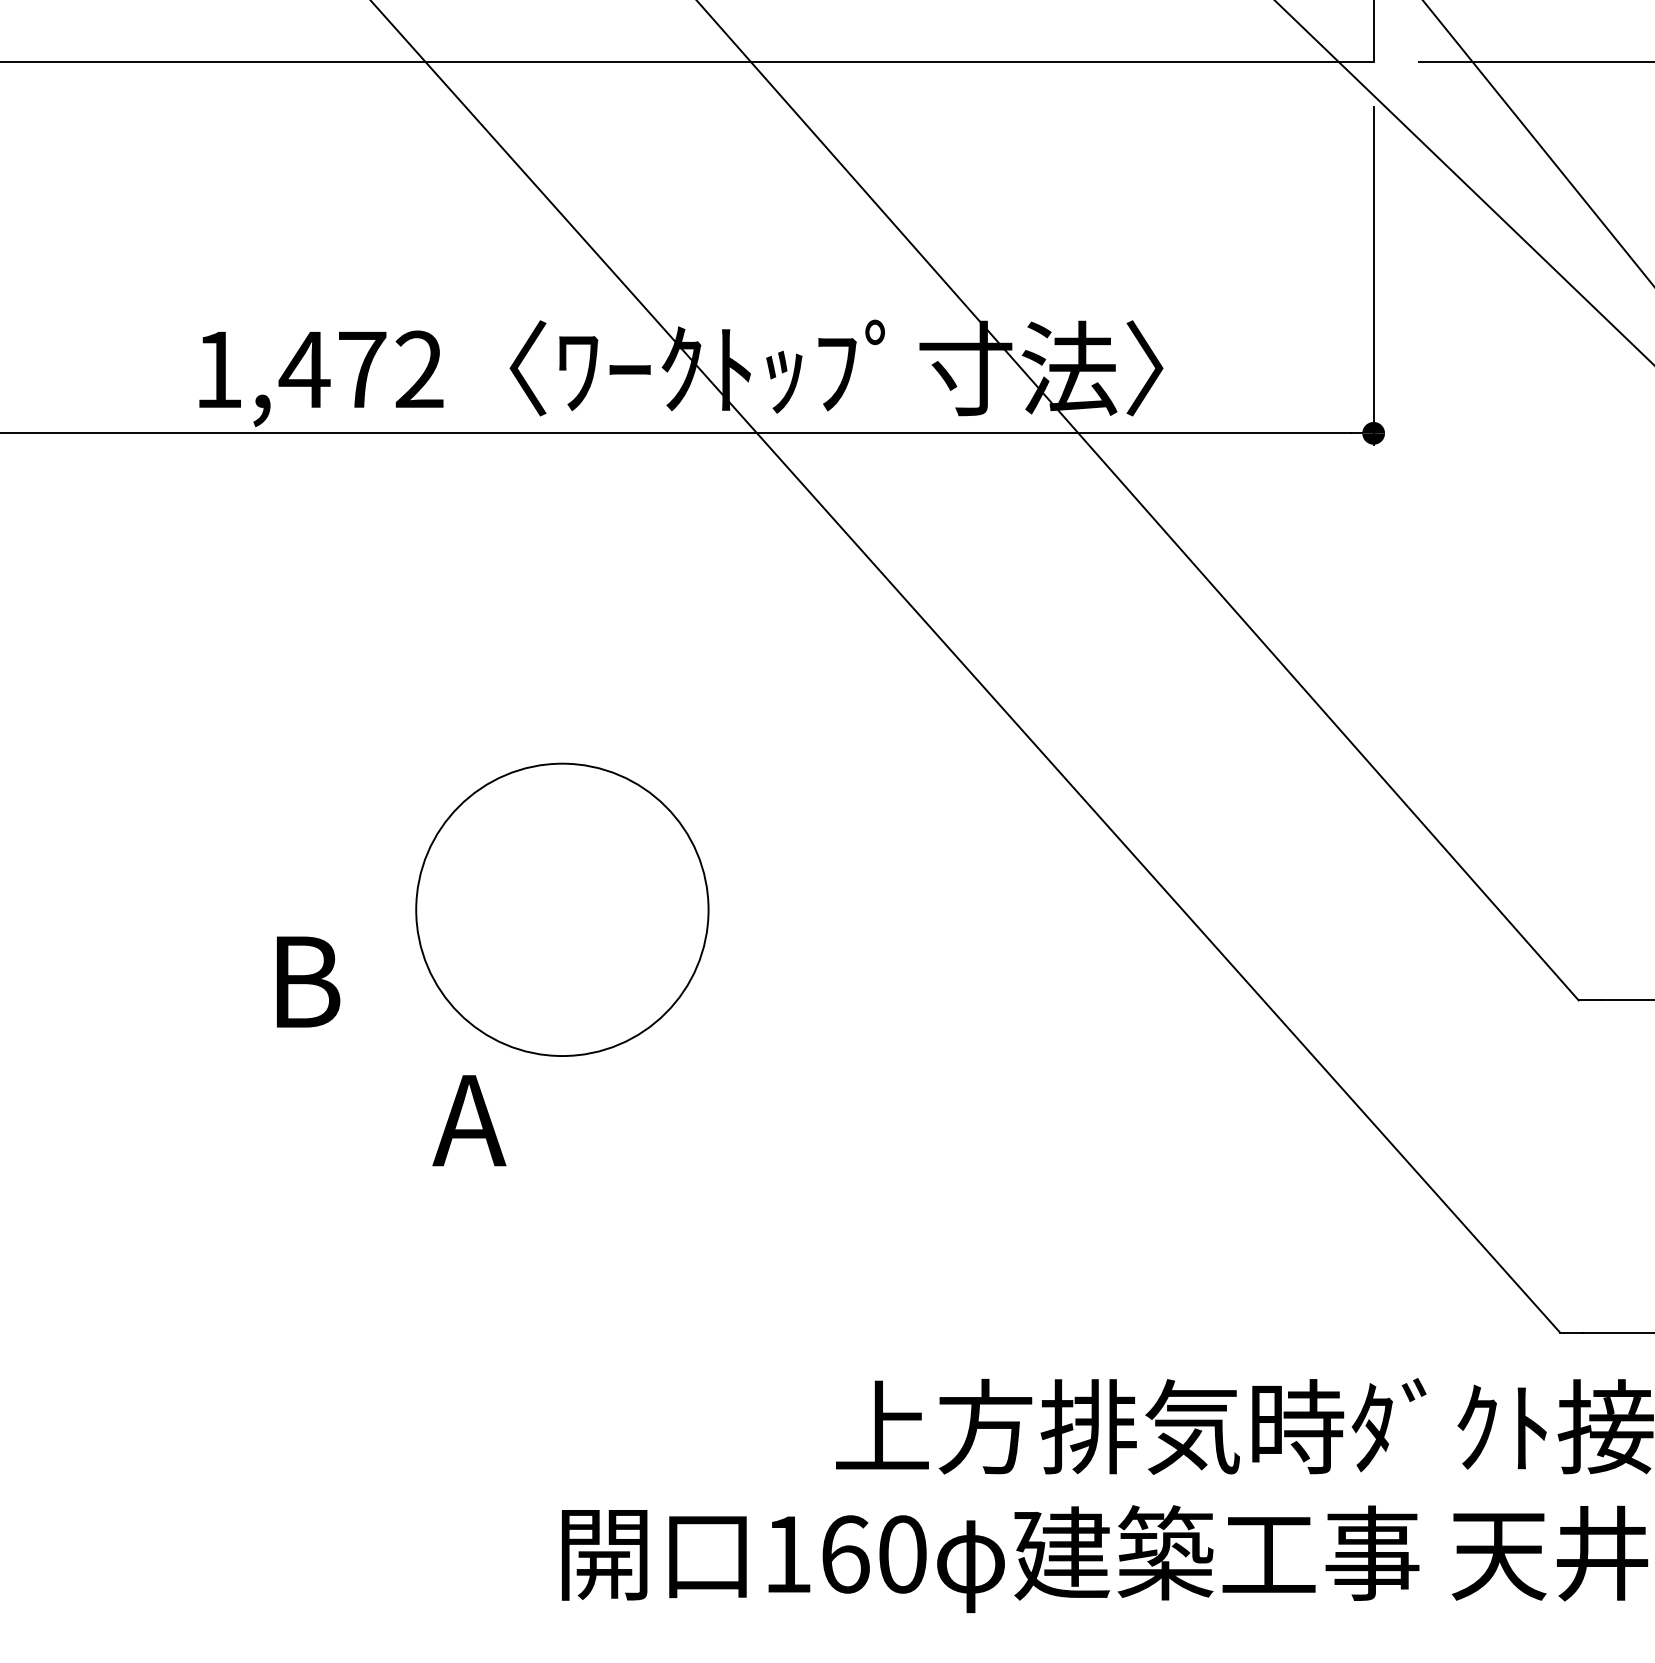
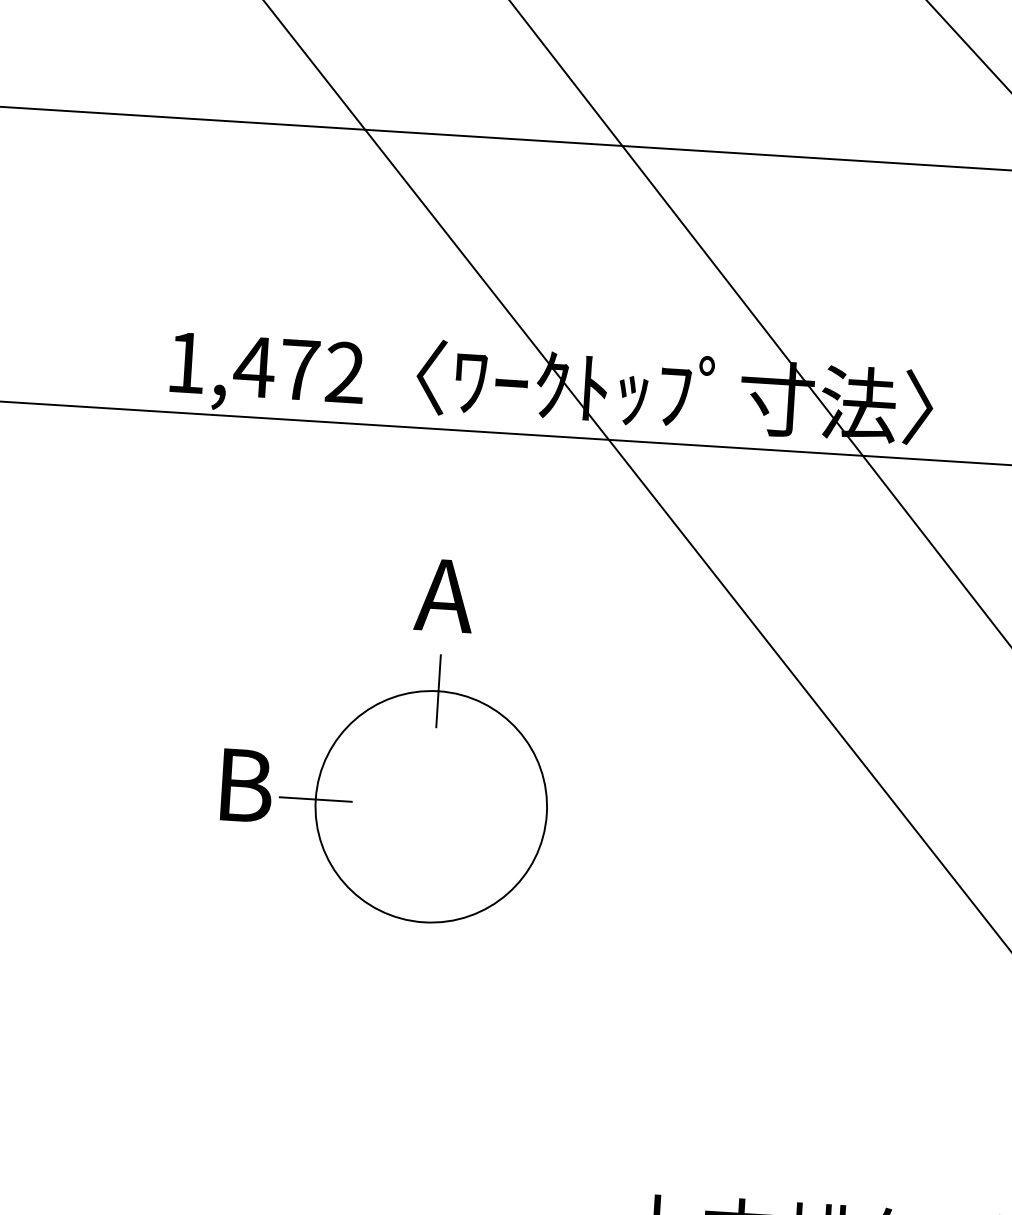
line: (562, 763) -> (438, 691), added
line: (415, 909) -> (315, 799), added
text: (308, 981) -> (247, 785), moved
text: (469, 1120) -> (444, 595), moved

